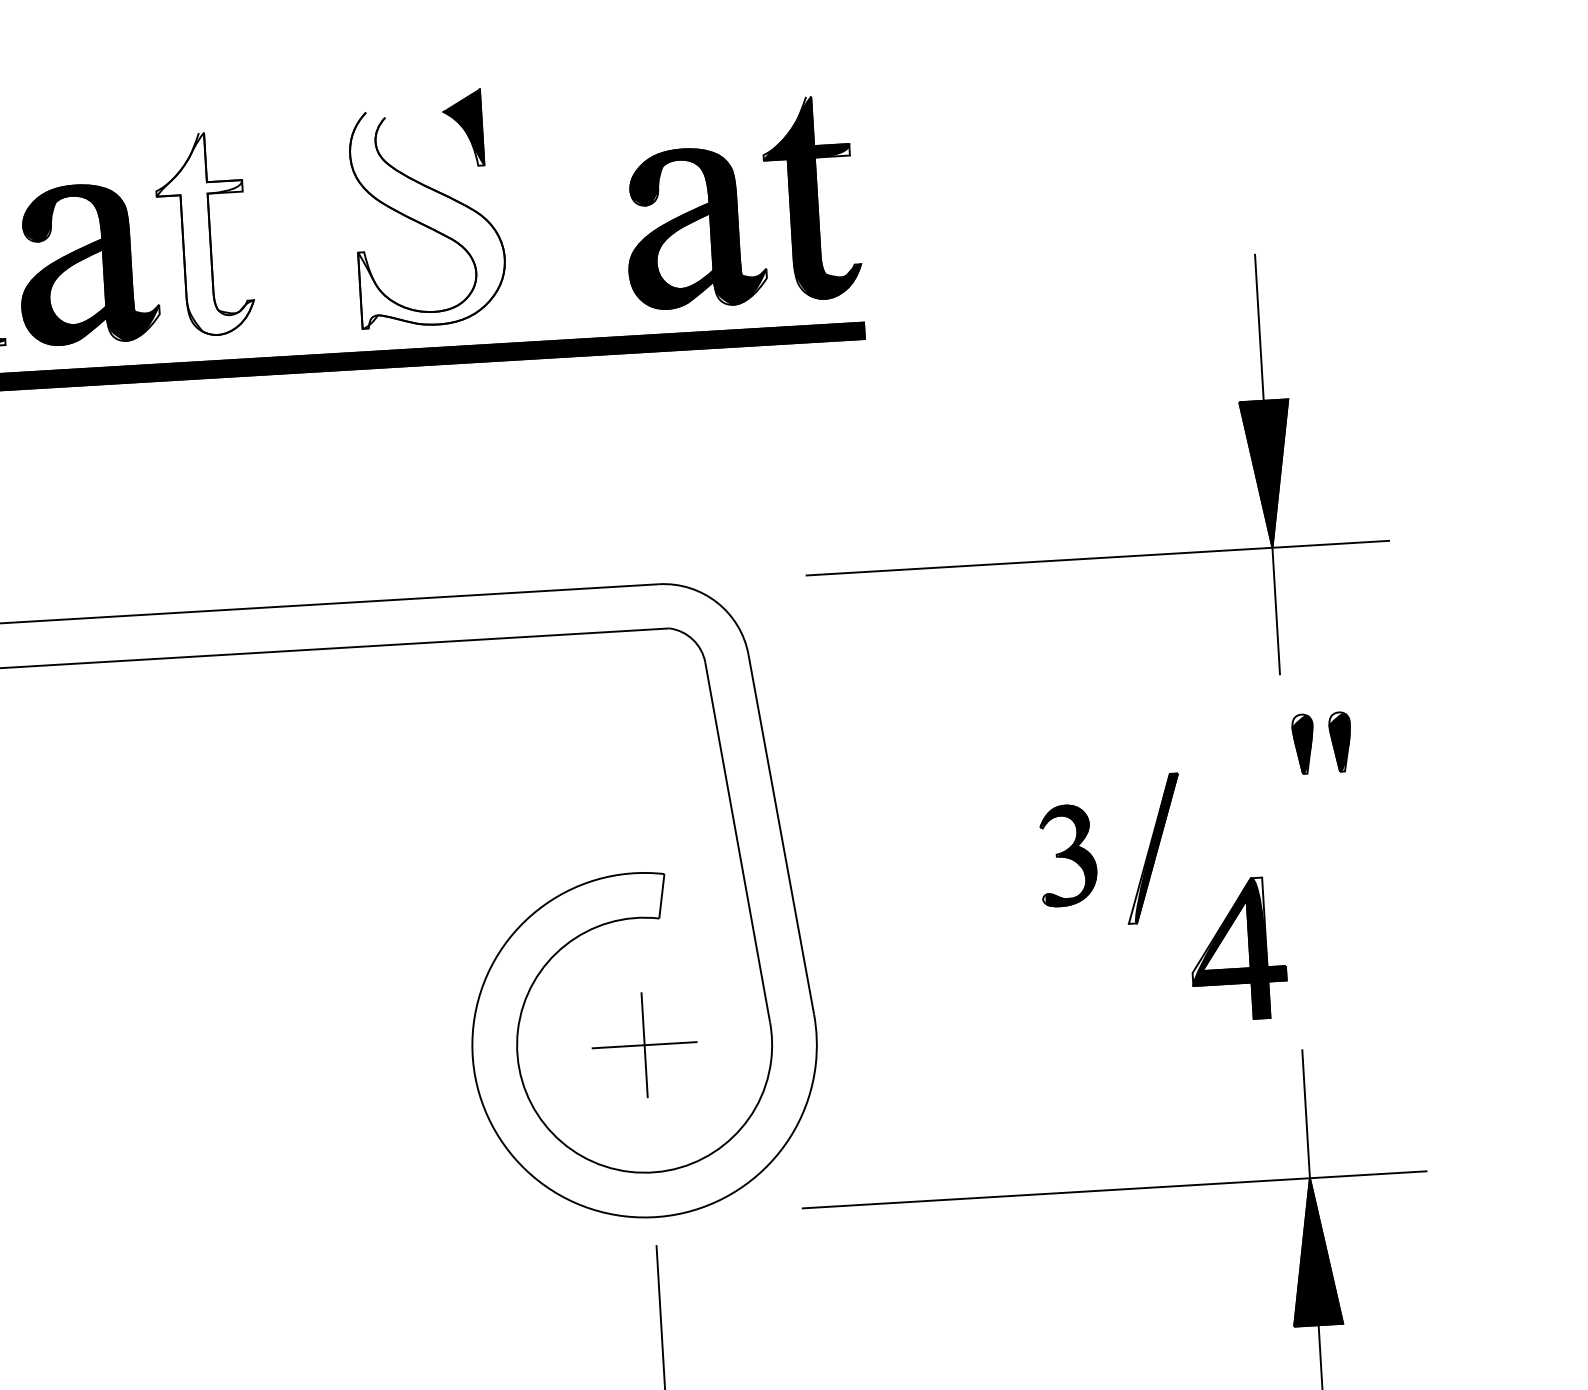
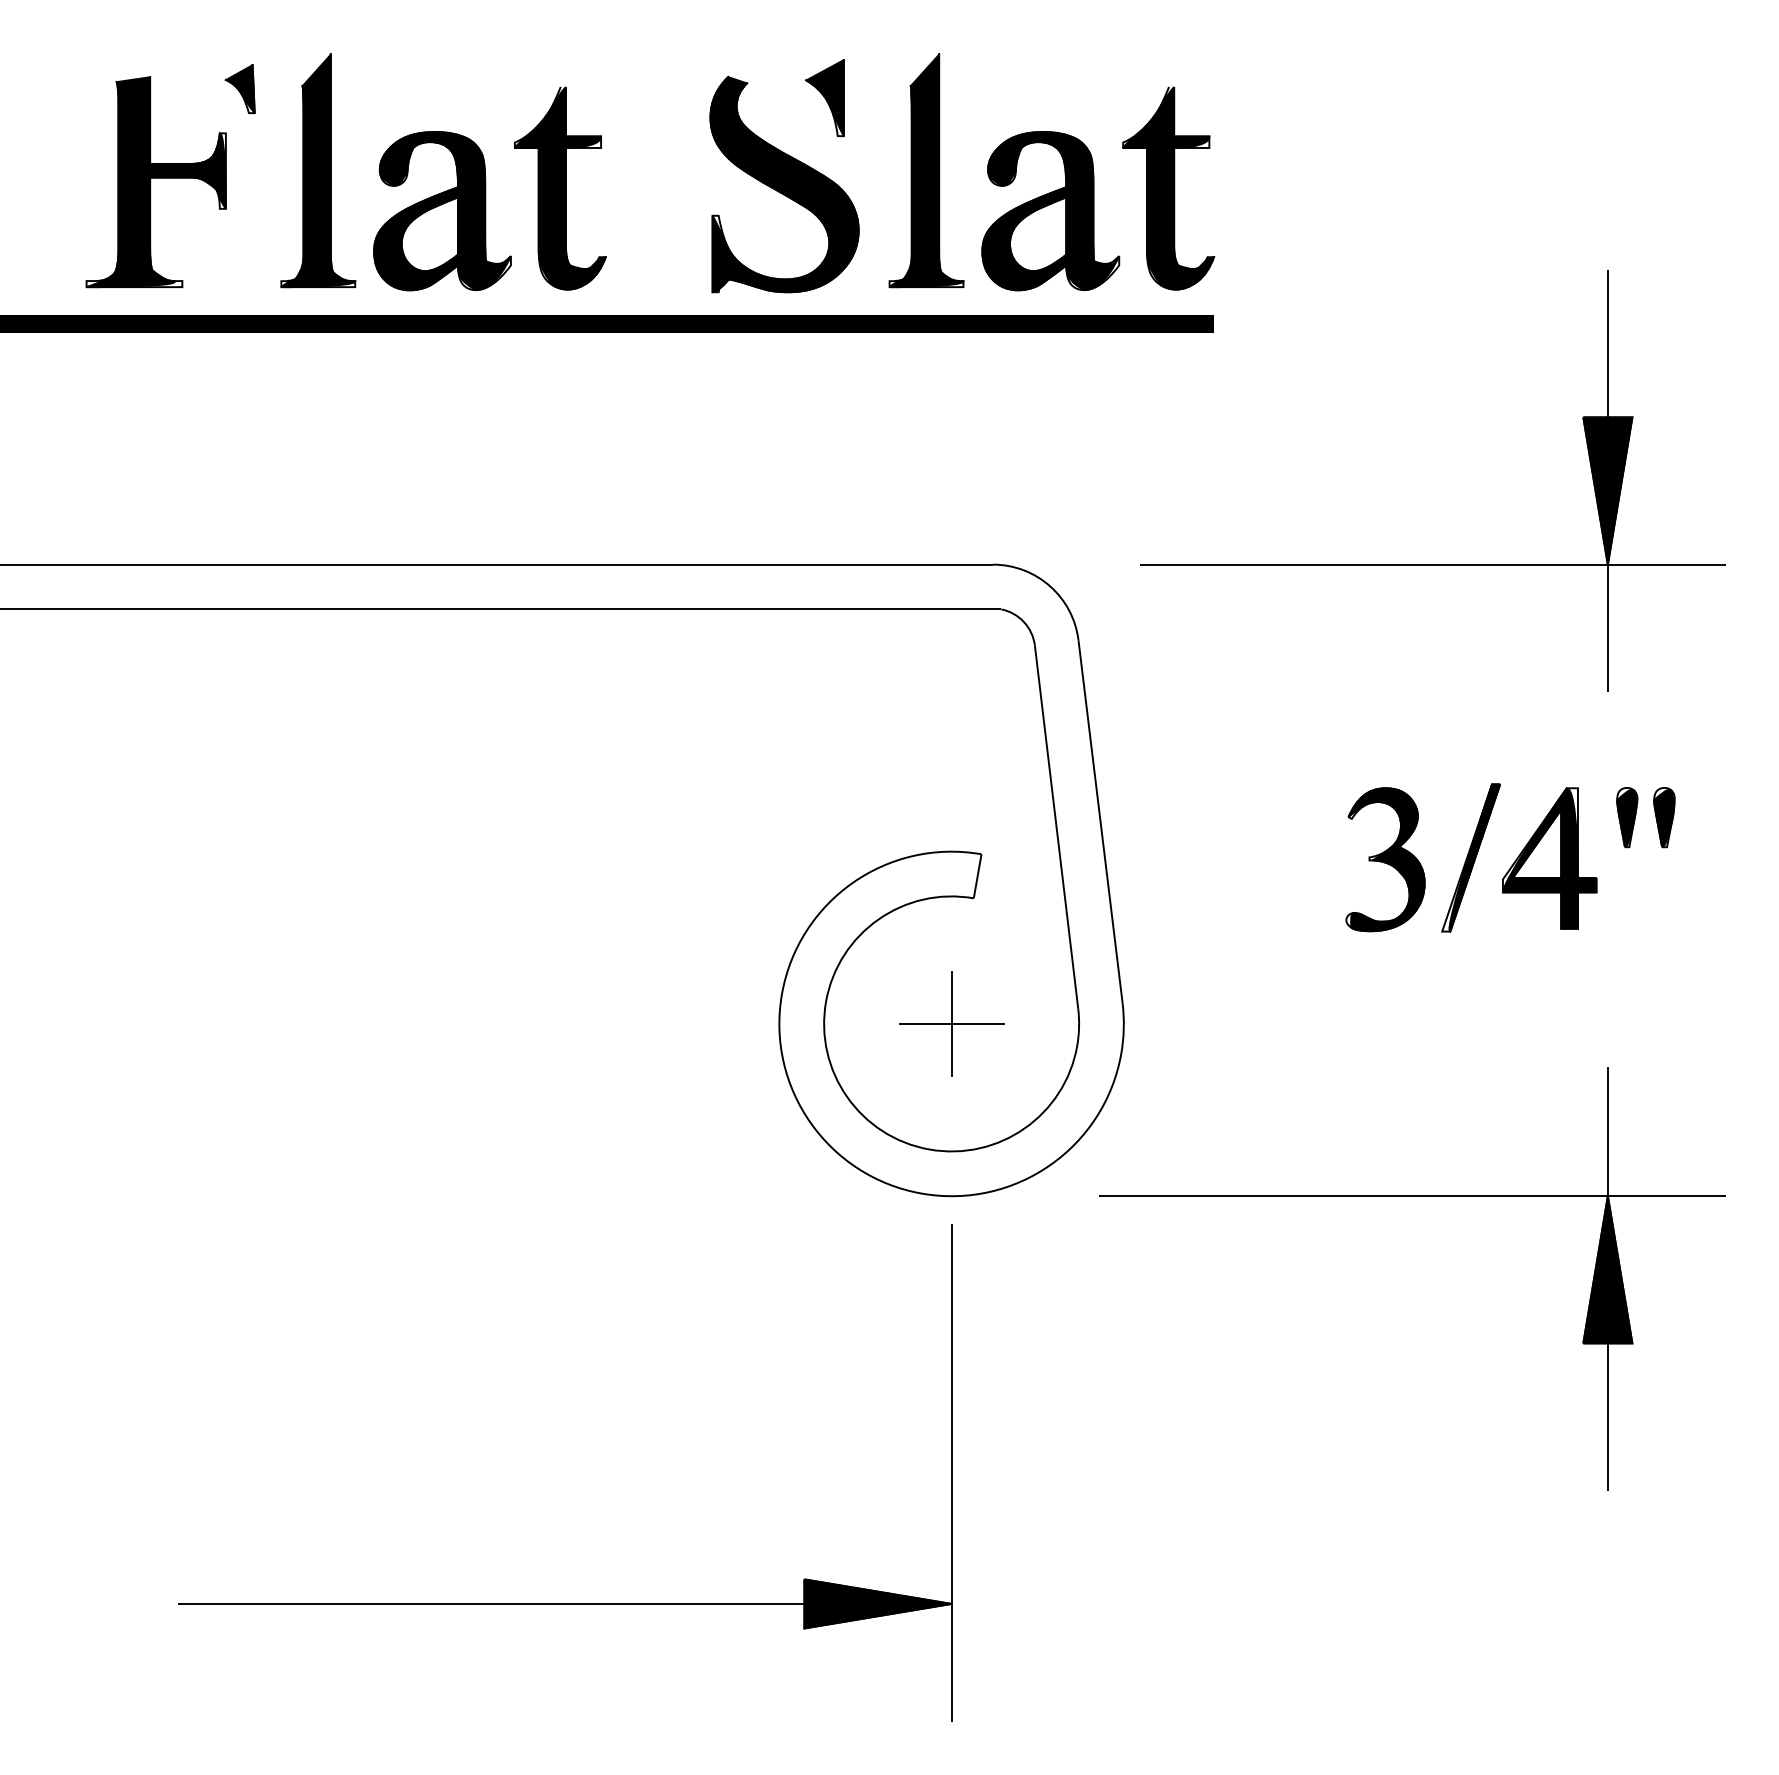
part: (568, 194) -> (926, 170), added
fill: (428, 217) -> (784, 184), added
fill: (203, 233) -> (559, 187), added
part: (1312, 741) -> (1636, 815), moved
part: (1067, 855) -> (1385, 859), size x1.43
part: (1237, 949) -> (1549, 858), moved

